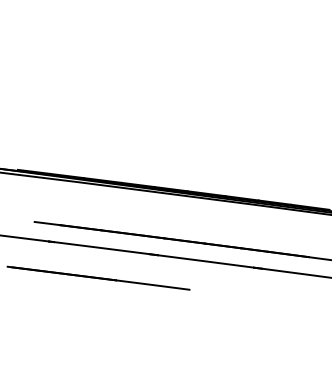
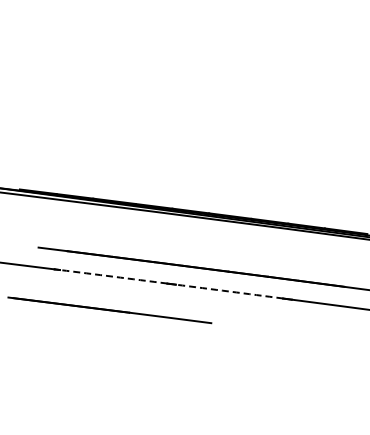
arc: (101, 247) -> (113, 276), solid -> dashed
arc: (205, 261) -> (229, 291), solid -> dashed

